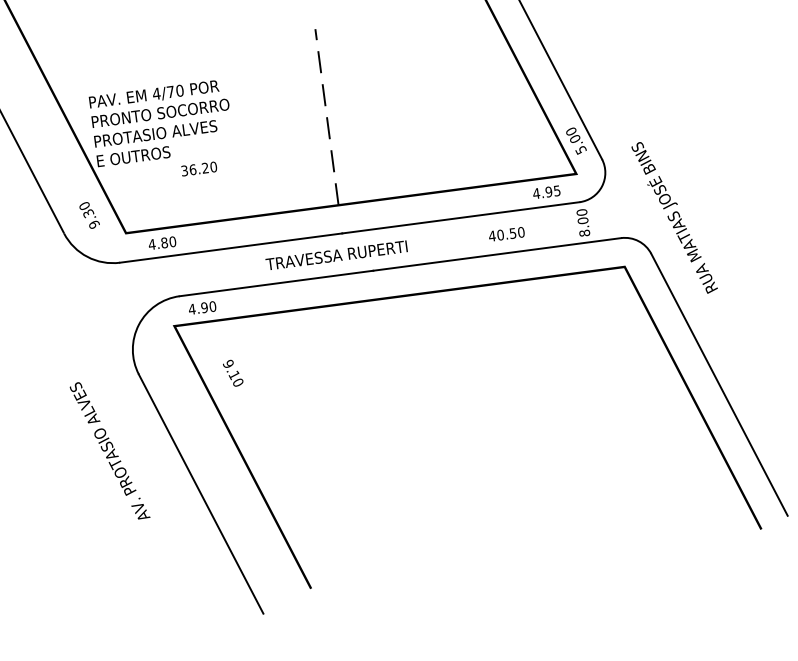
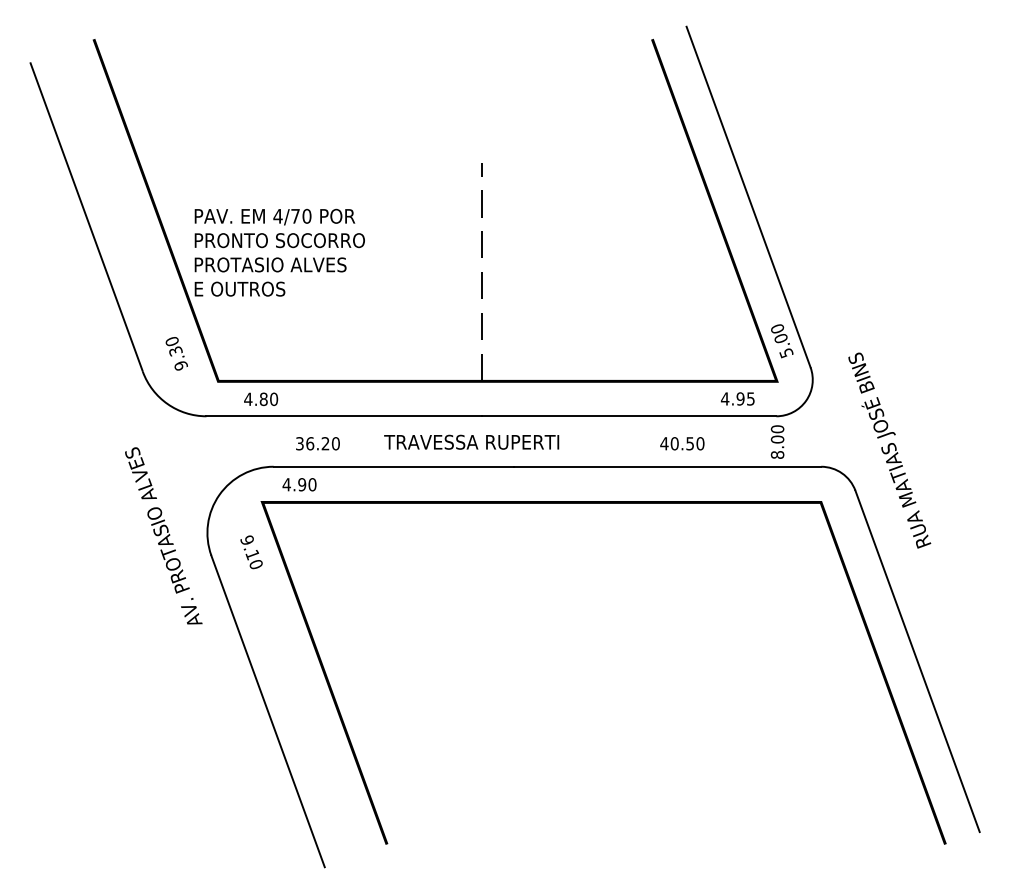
text: (198, 168) -> (317, 443), moved
text: (233, 373) -> (251, 552), moved
text: (109, 450) -> (163, 535), moved

